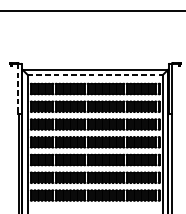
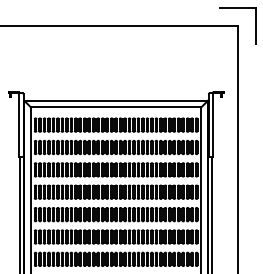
line: (95, 75) -> (116, 107), dashed -> solid
line: (18, 89) -> (19, 125), dashed -> solid

